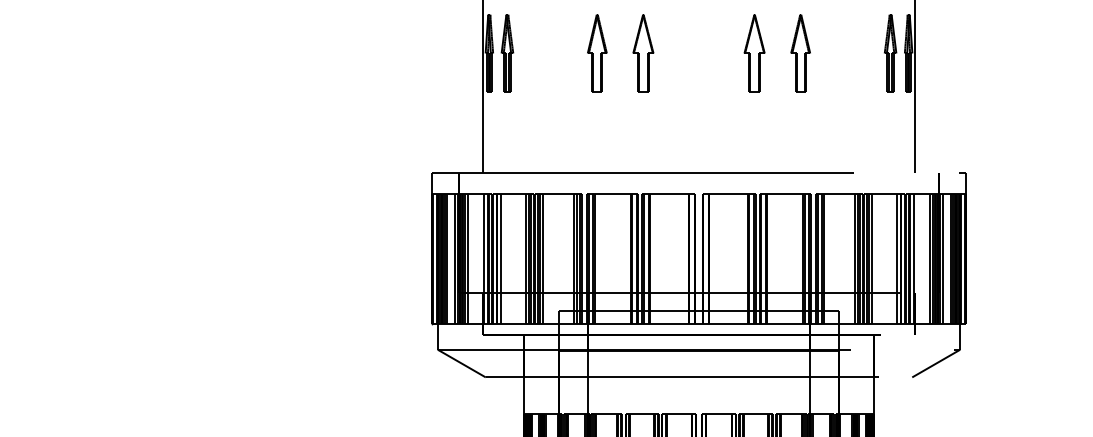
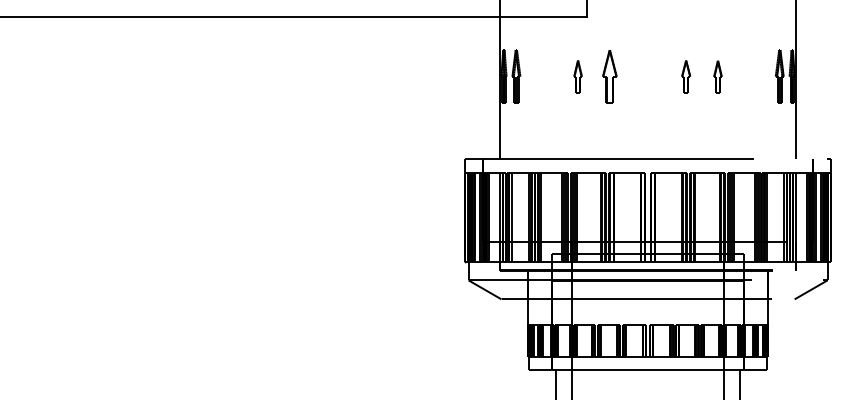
part: (596, 53) -> (577, 76), size x0.6
part: (753, 53) -> (685, 76), size x0.6
part: (800, 53) -> (717, 76), size x0.6

